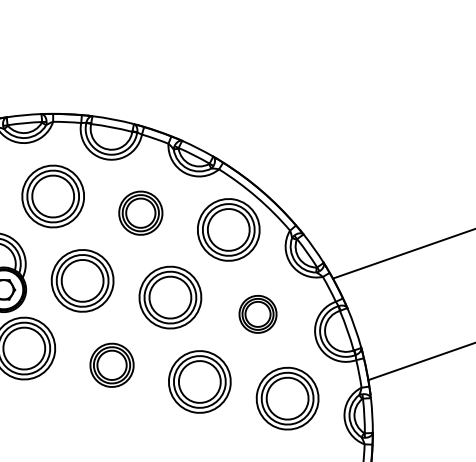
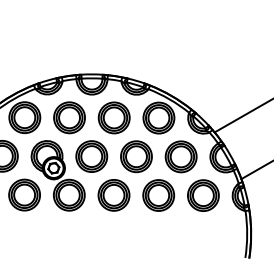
part: (139, 212) -> (113, 117), size x1.43
part: (256, 313) -> (180, 156), size x1.67
part: (111, 365) -> (113, 195), size x1.43

